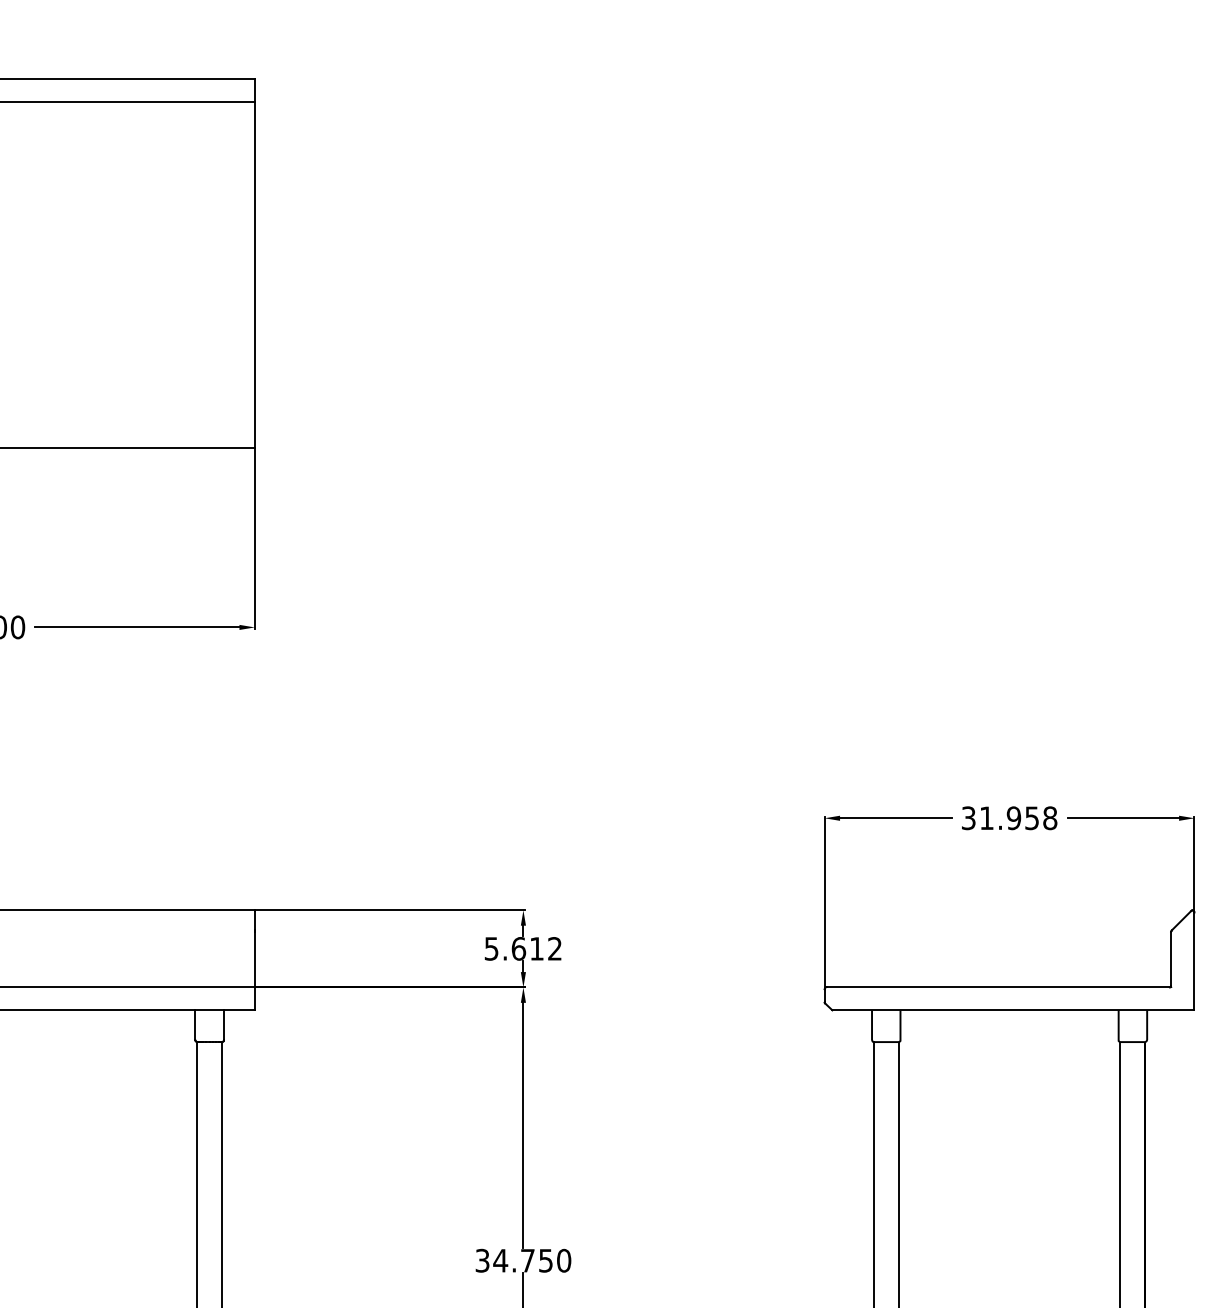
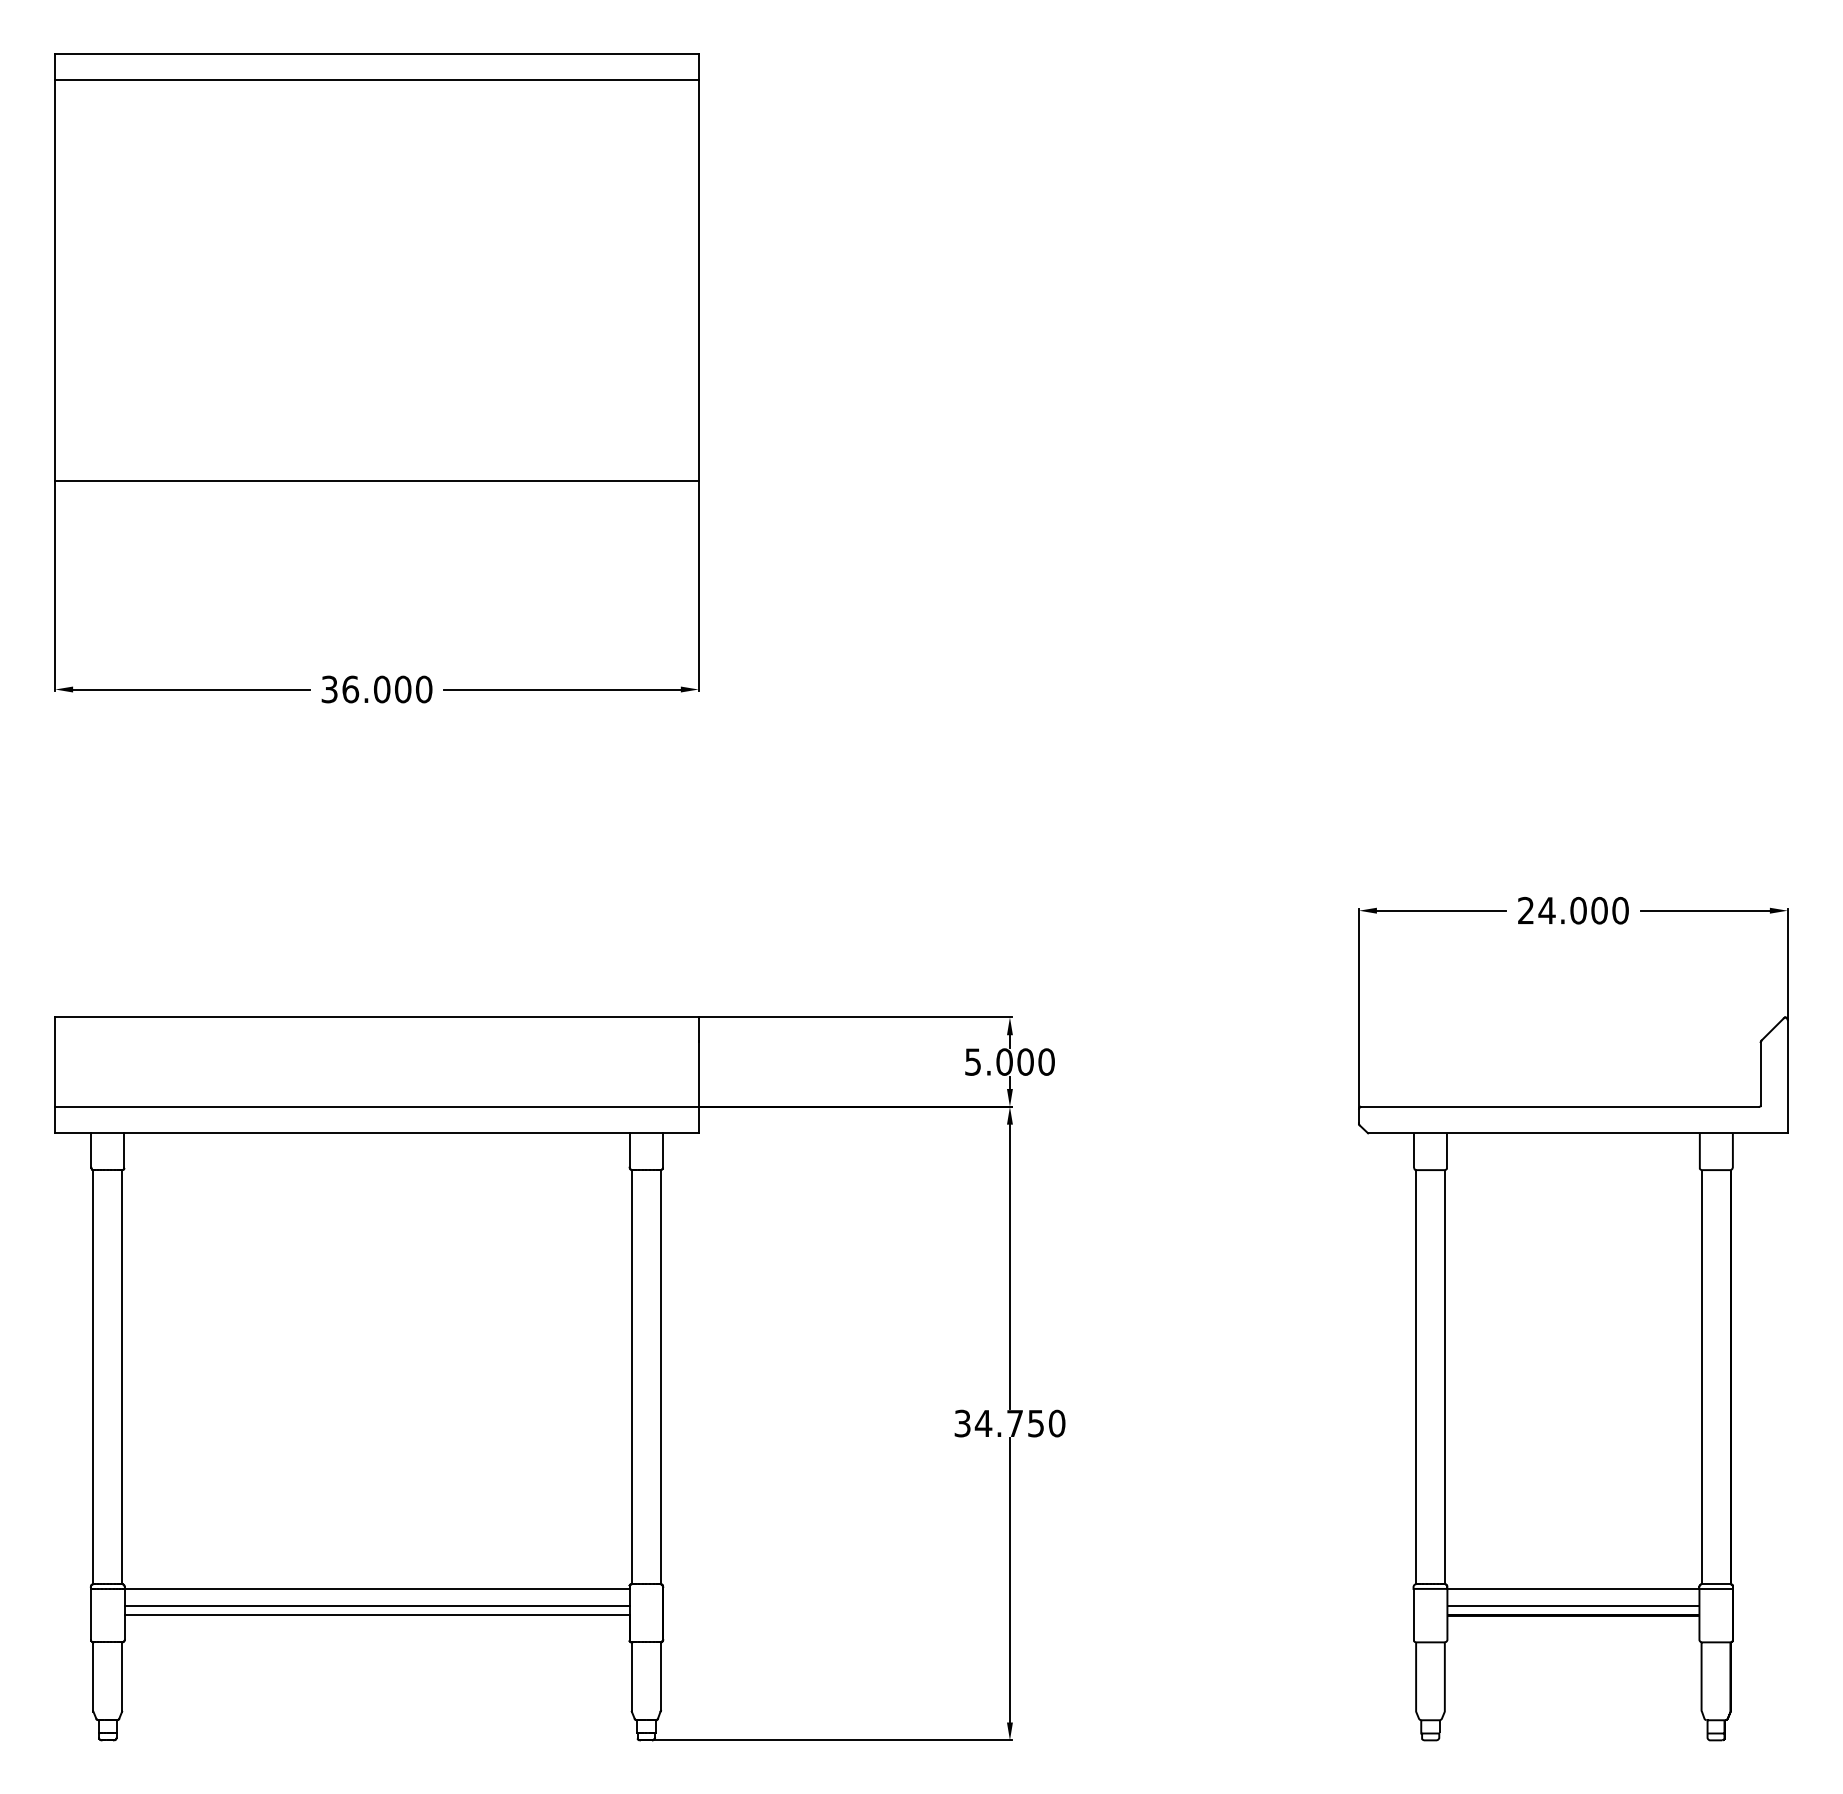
text: (1009, 818) -> (1573, 910), 31.958 -> 24.000
text: (536, 948) -> (1025, 1061), 5.612 -> 5.000

